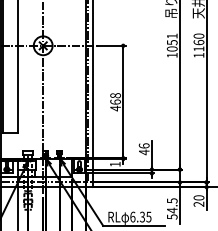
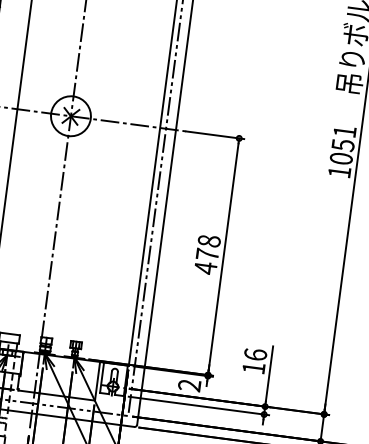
text: (115, 101) -> (207, 253), 468 -> 478
text: (144, 152) -> (254, 368), 46 -> 16
text: (114, 163) -> (188, 383), 1 -> 2

